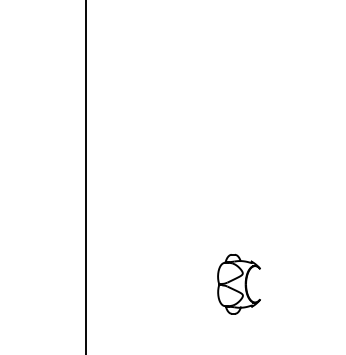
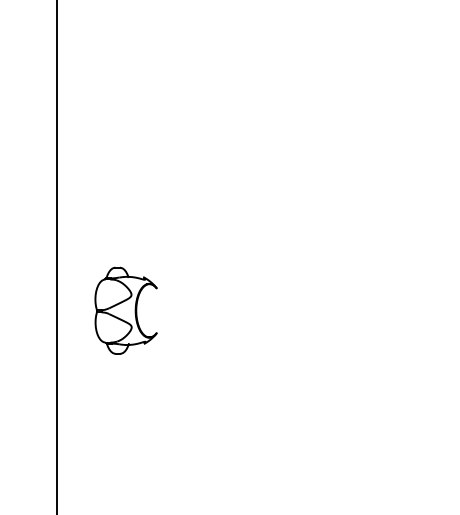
part: (238, 284) -> (125, 311), moved

